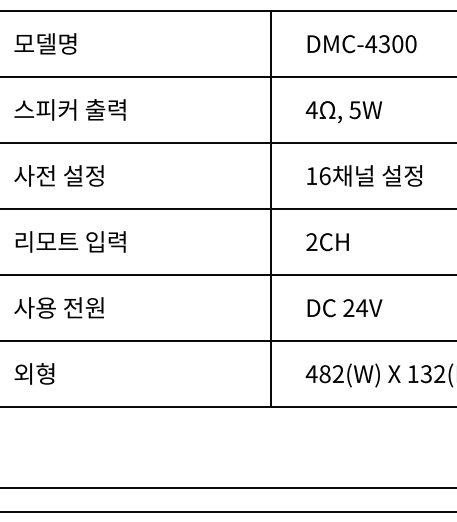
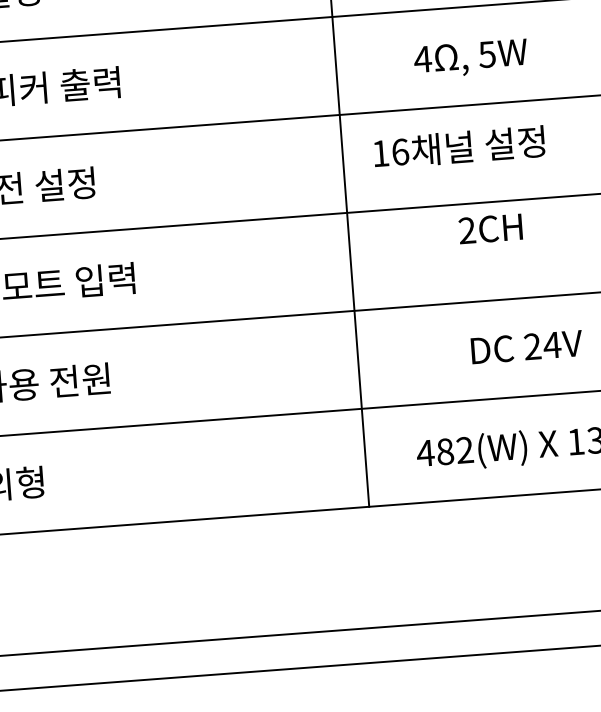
text: (343, 112) -> (470, 59), moved
text: (364, 175) -> (458, 146), moved
text: (327, 242) -> (490, 229), moved
text: (344, 308) -> (526, 347), moved

